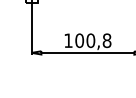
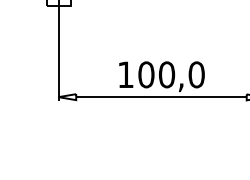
text: (106, 40) -> (195, 74), ,8 -> ,0

